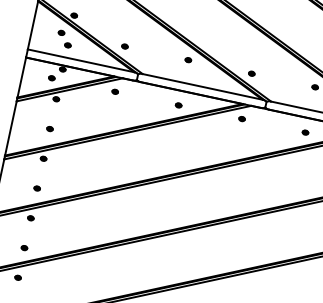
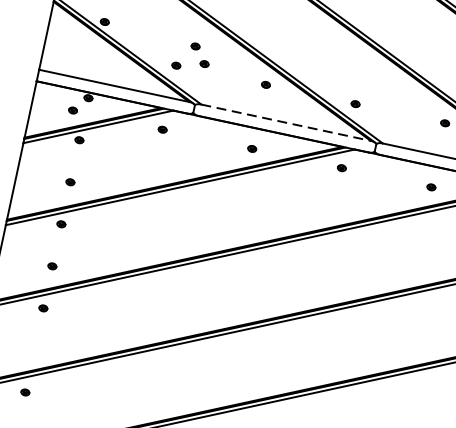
part: (64, 38) -> (199, 54), moved
line: (203, 87) -> (287, 123), solid -> dashed
part: (24, 248) -> (34, 351), removed

